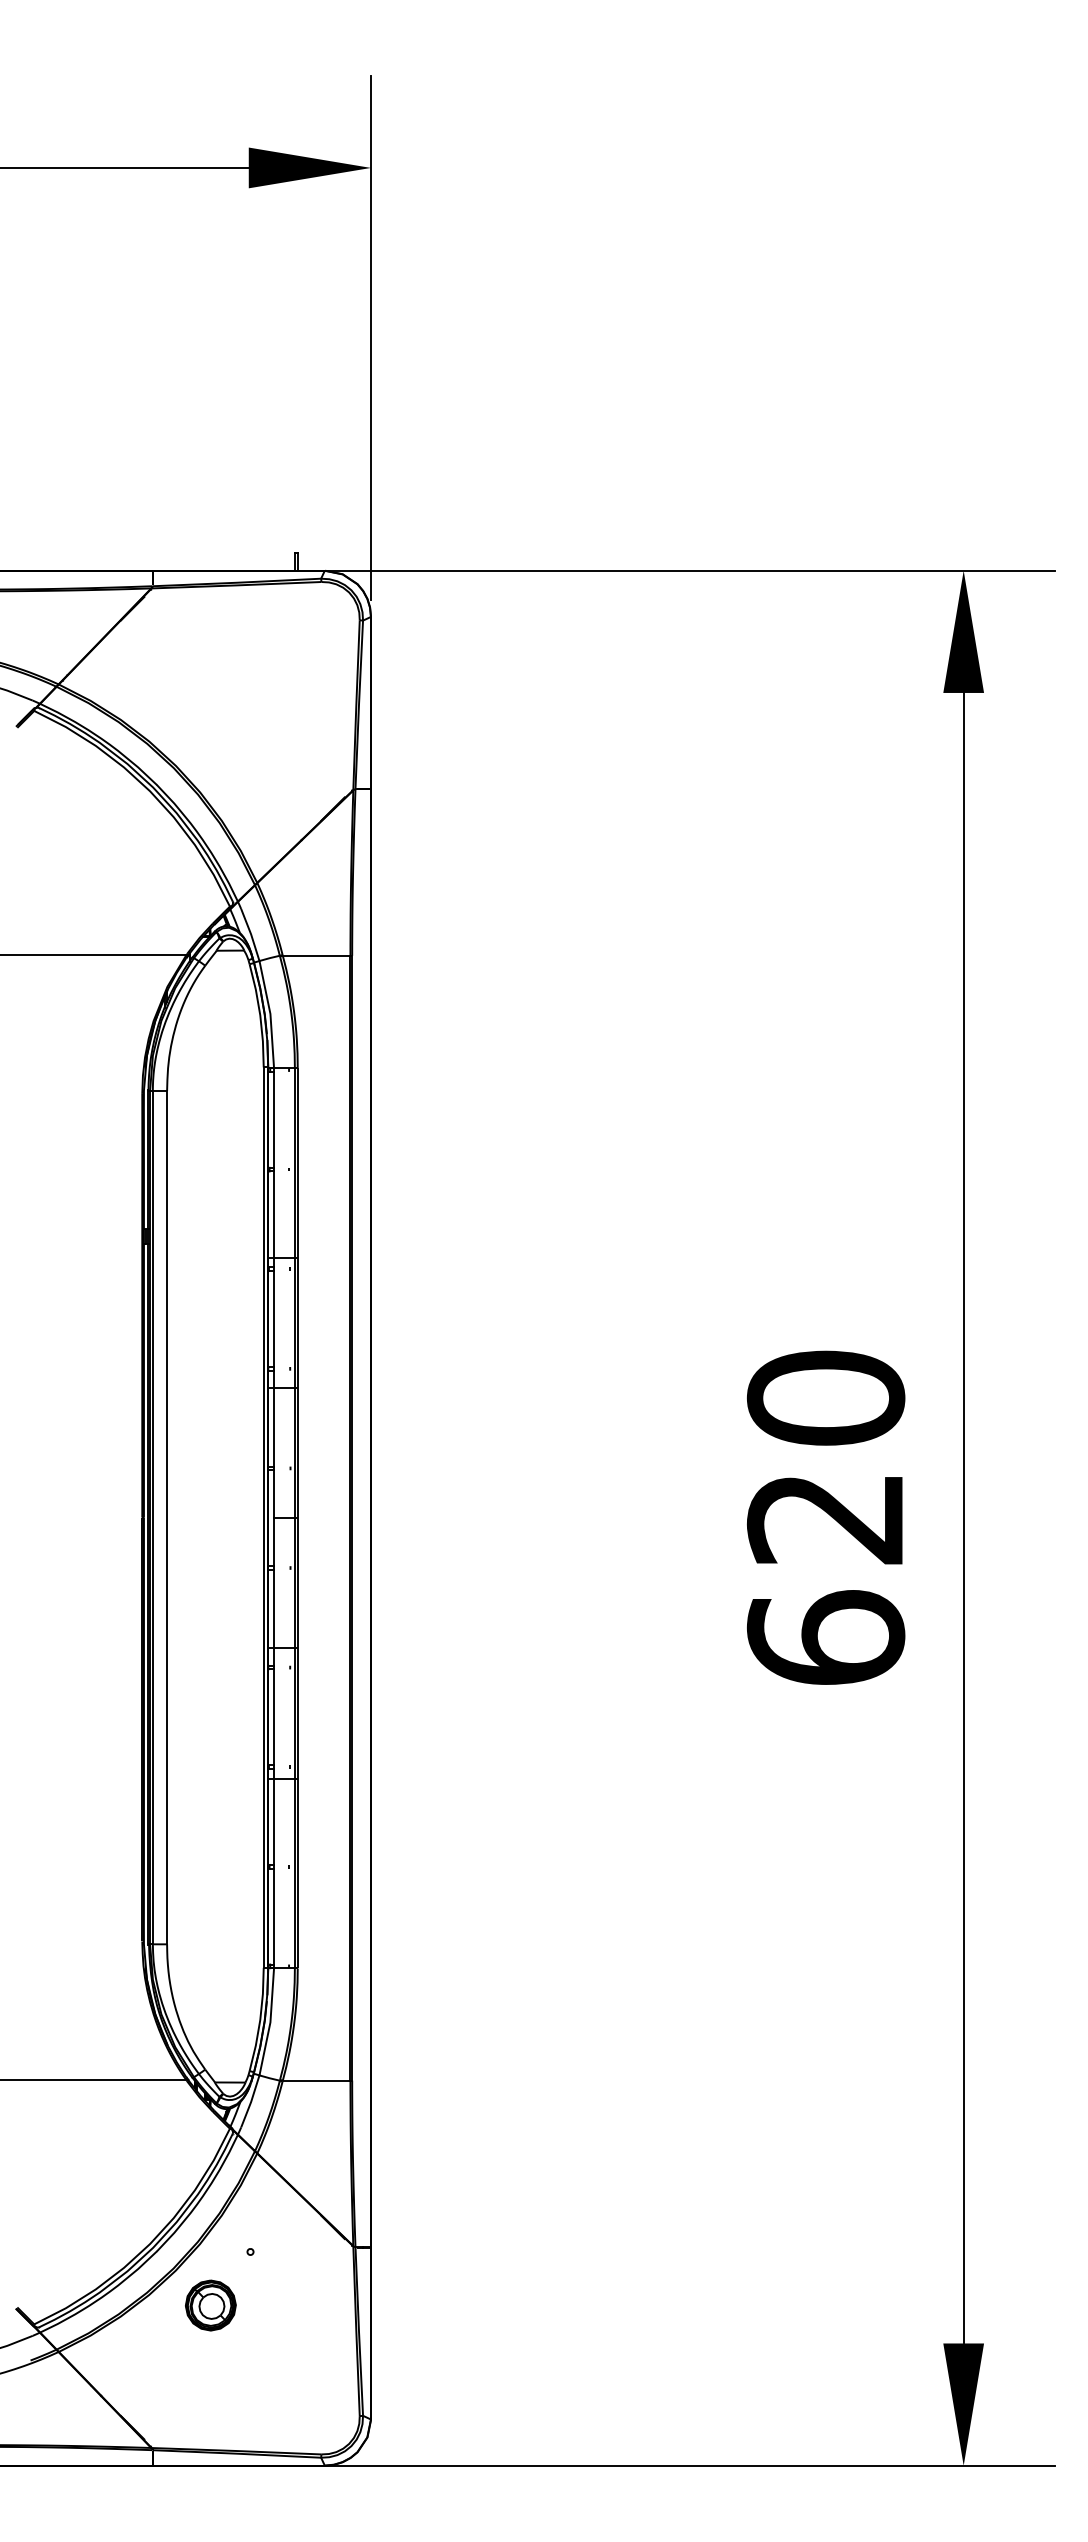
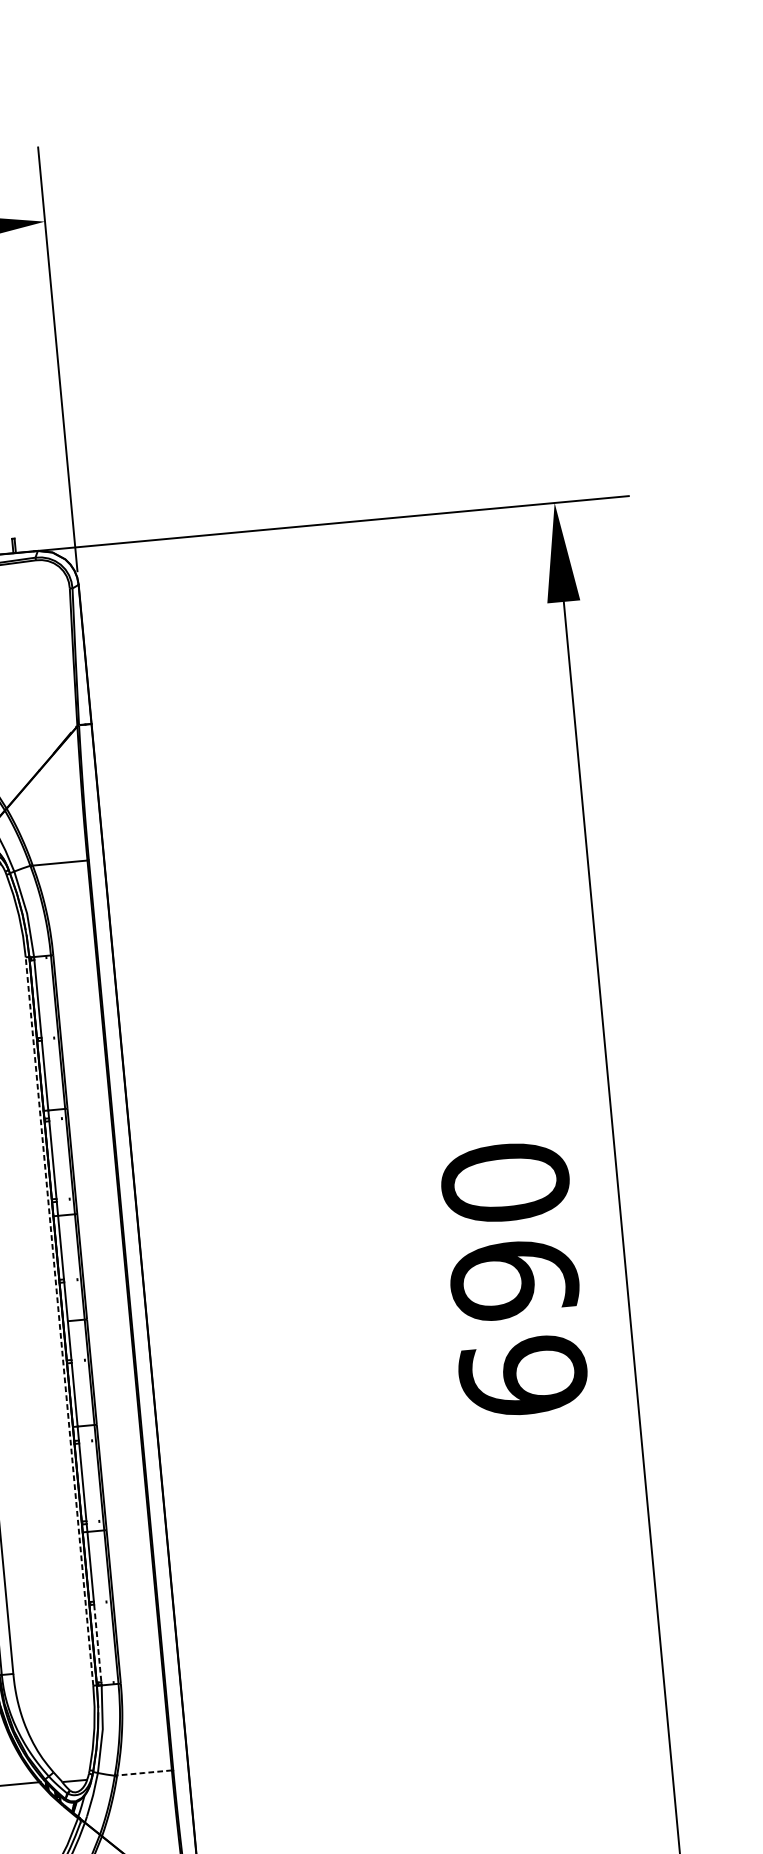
line: (263, 1517) -> (59, 1321), solid -> dashed
text: (825, 1518) -> (513, 1280), 620 -> 690
line: (274, 1916) -> (98, 1643), solid -> dashed
line: (316, 2080) -> (144, 1772), solid -> dashed

